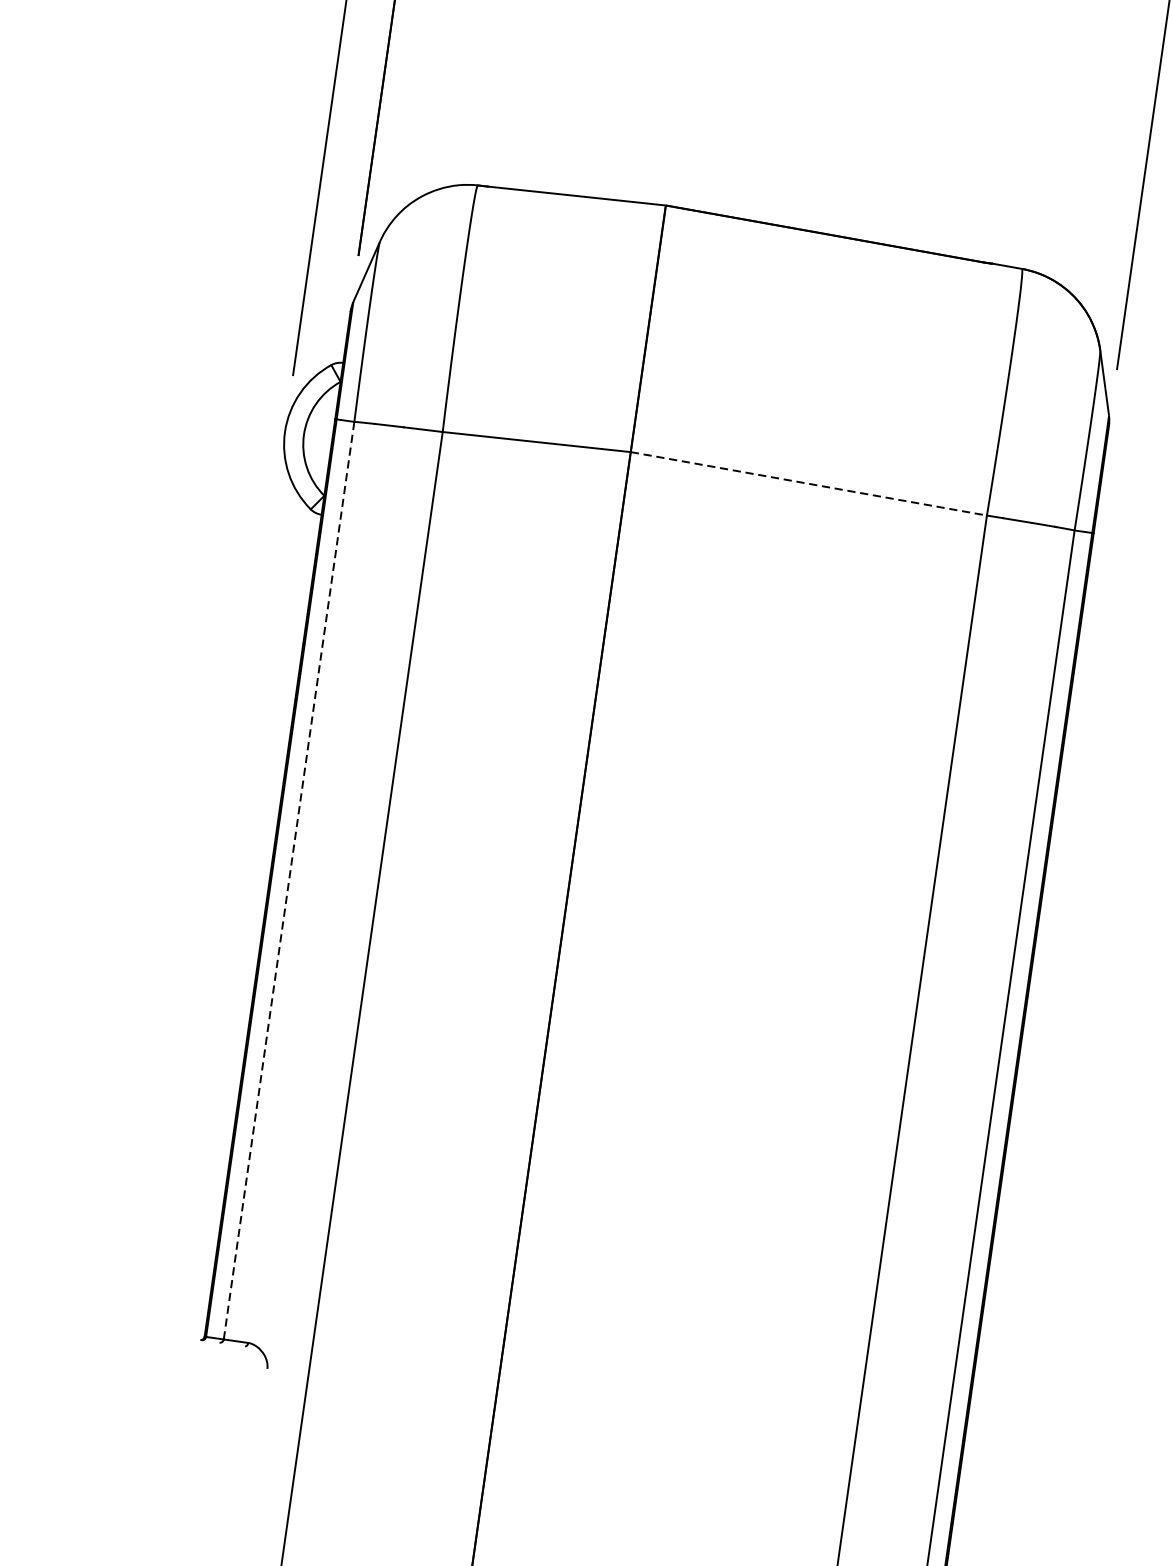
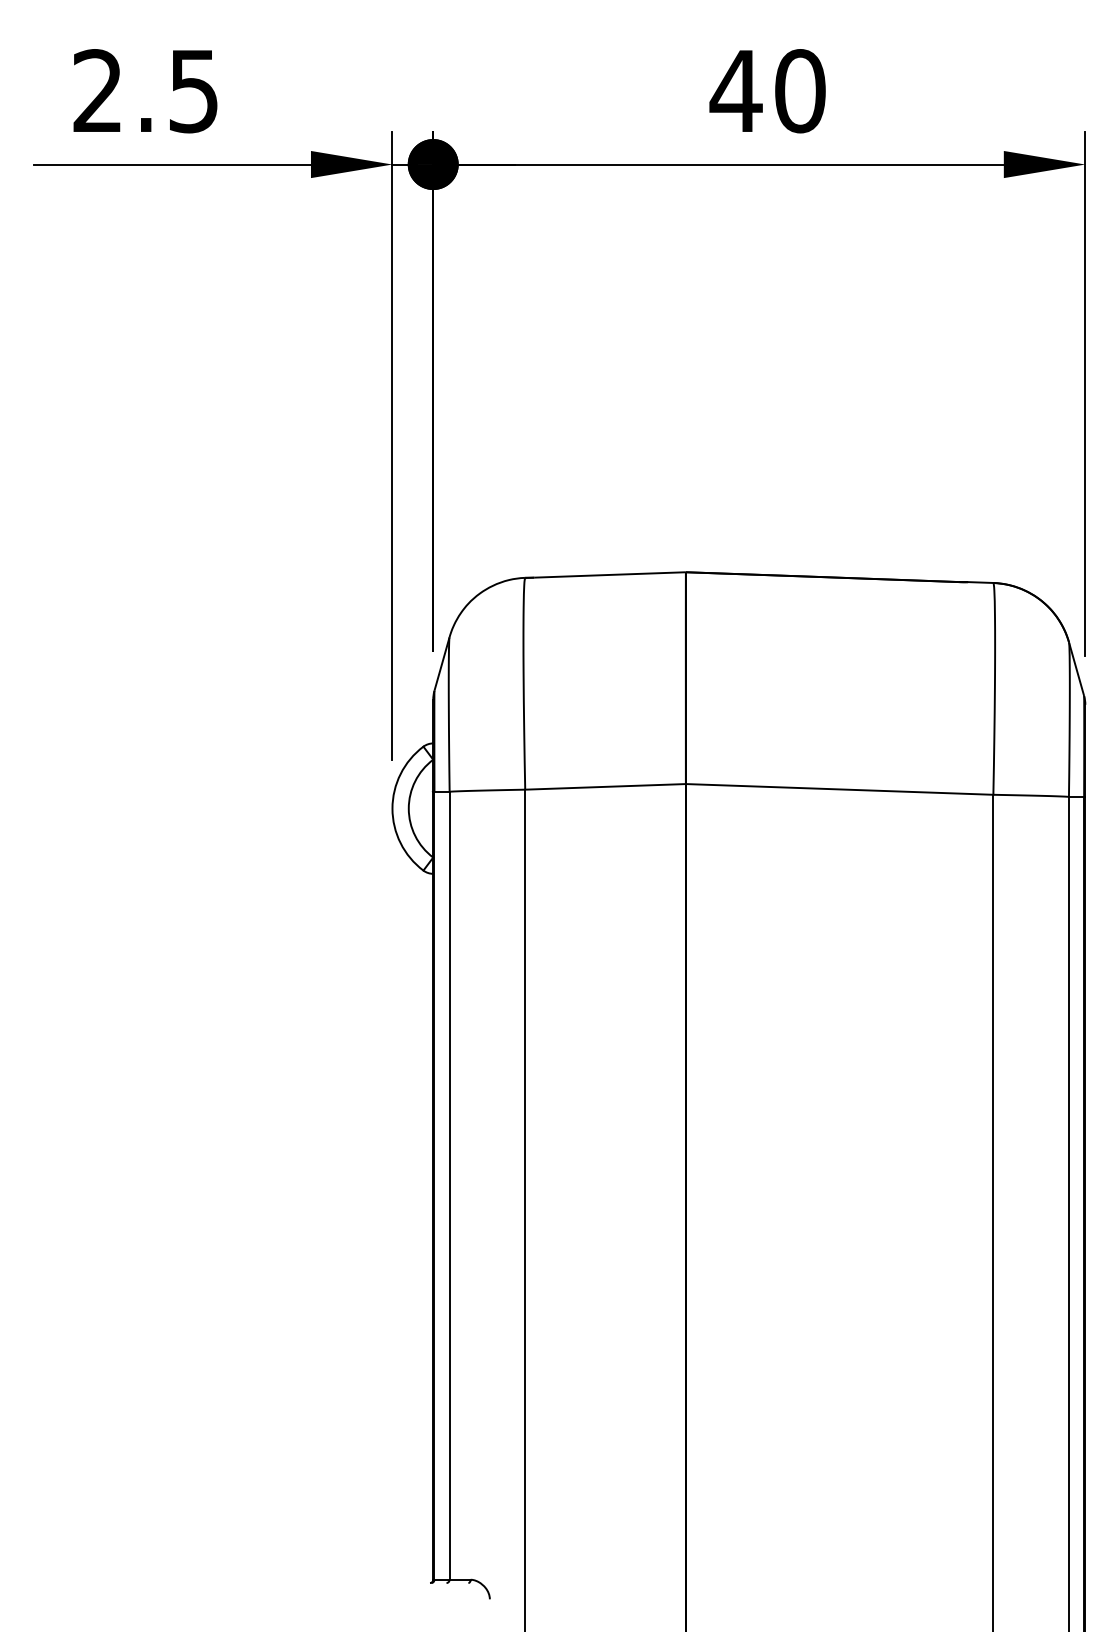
line: (808, 483) -> (839, 789), dashed -> solid
line: (288, 881) -> (449, 1186), dashed -> solid

